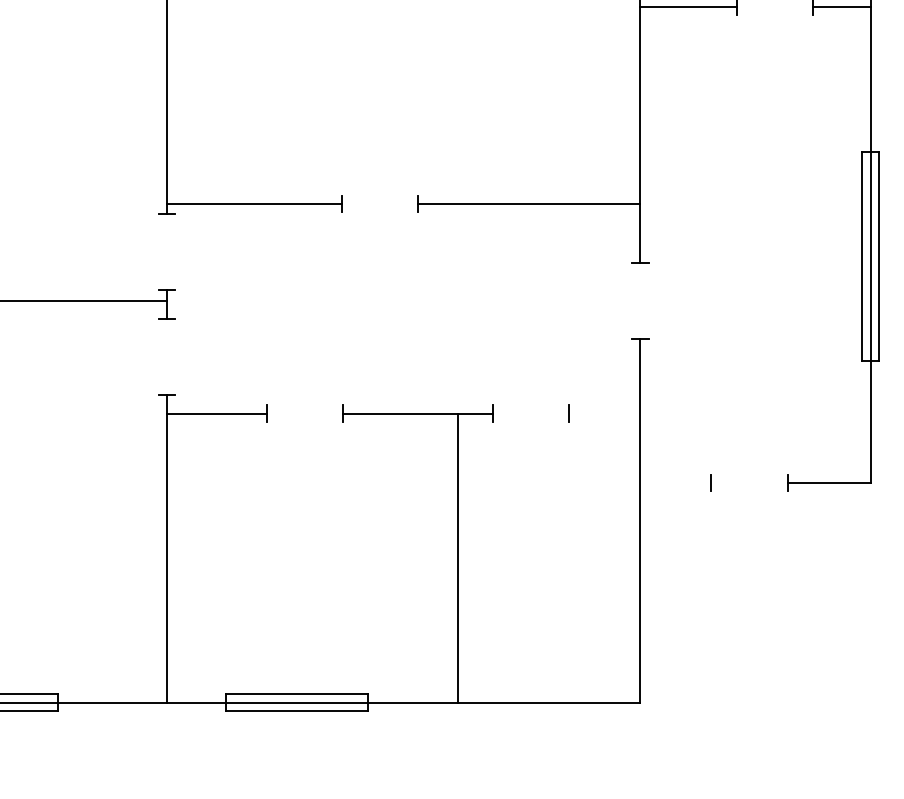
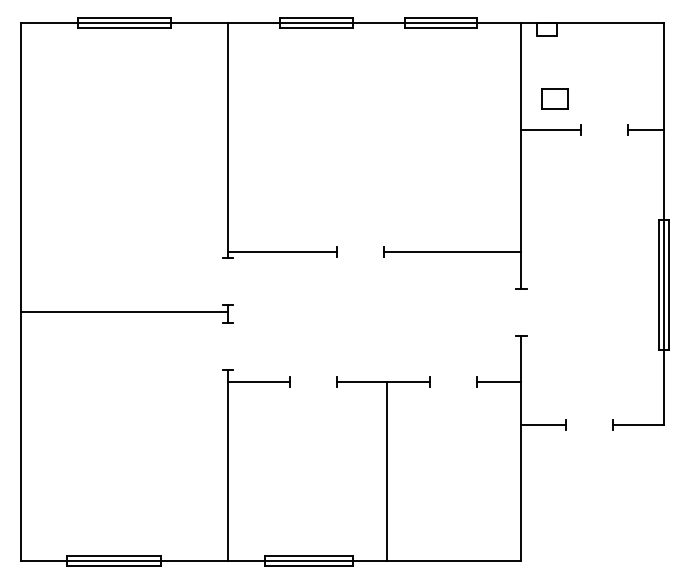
line: (604, 414) -> (499, 382), added
line: (675, 482) -> (543, 424), added
line: (457, 558) -> (386, 471), moved

